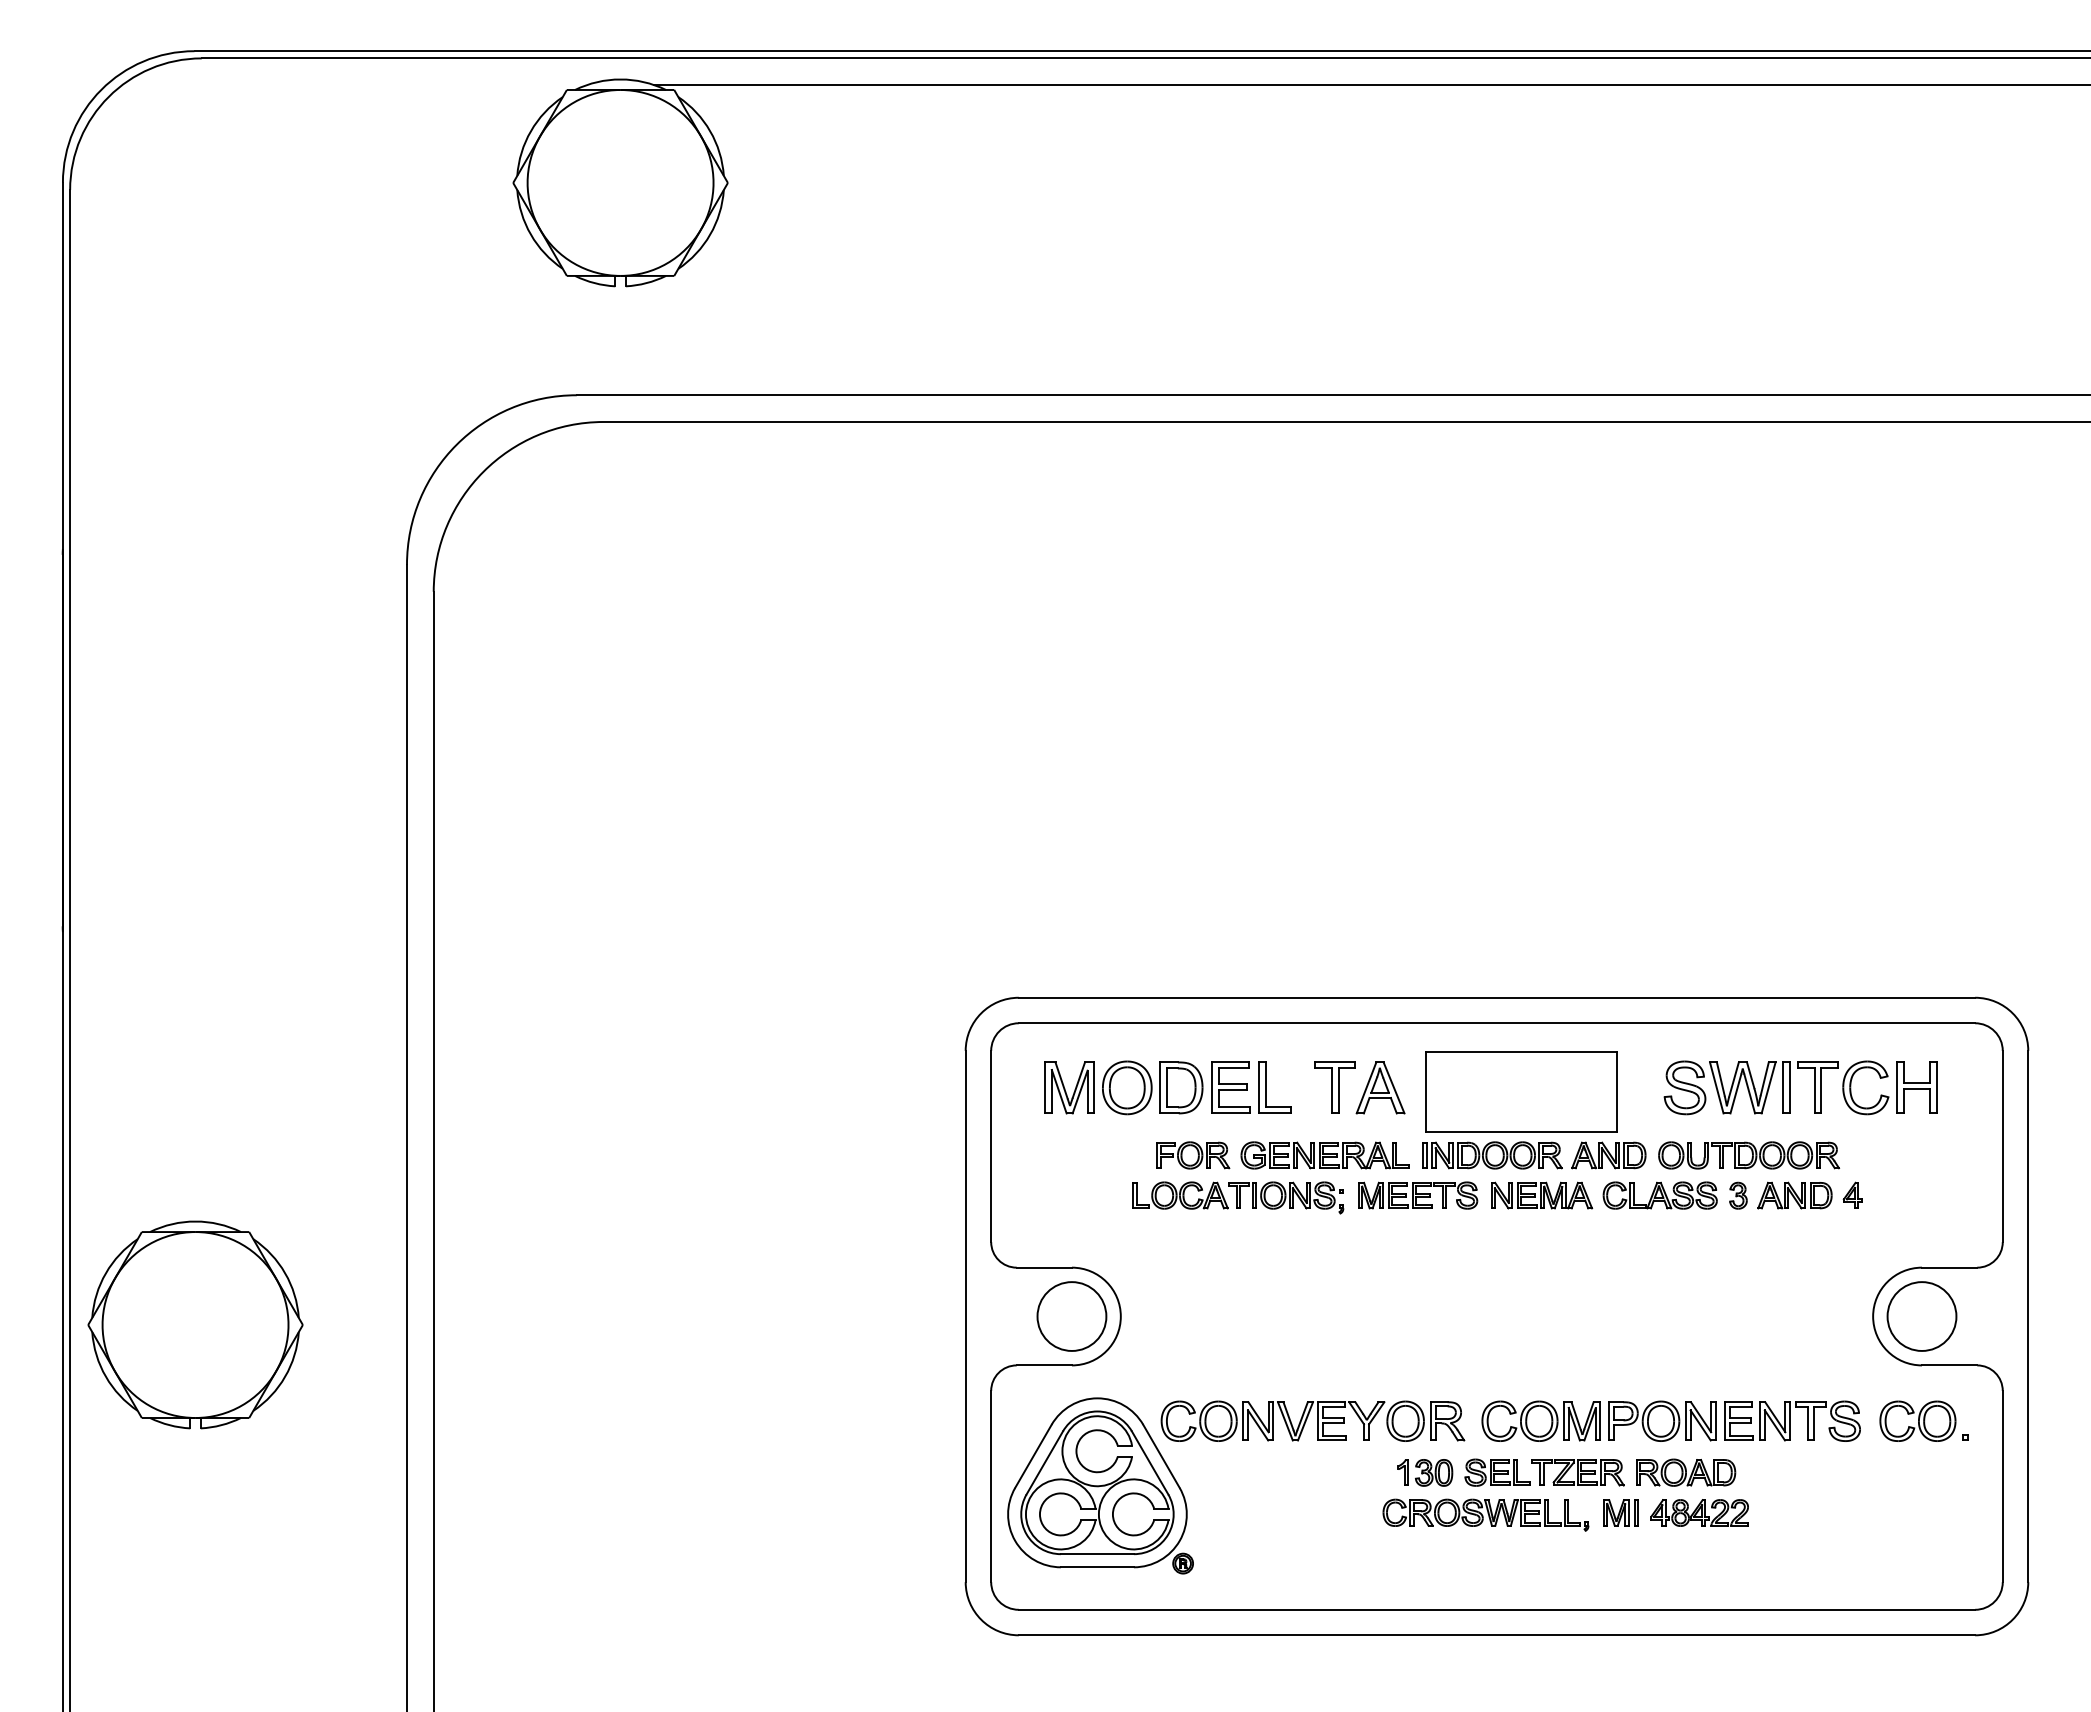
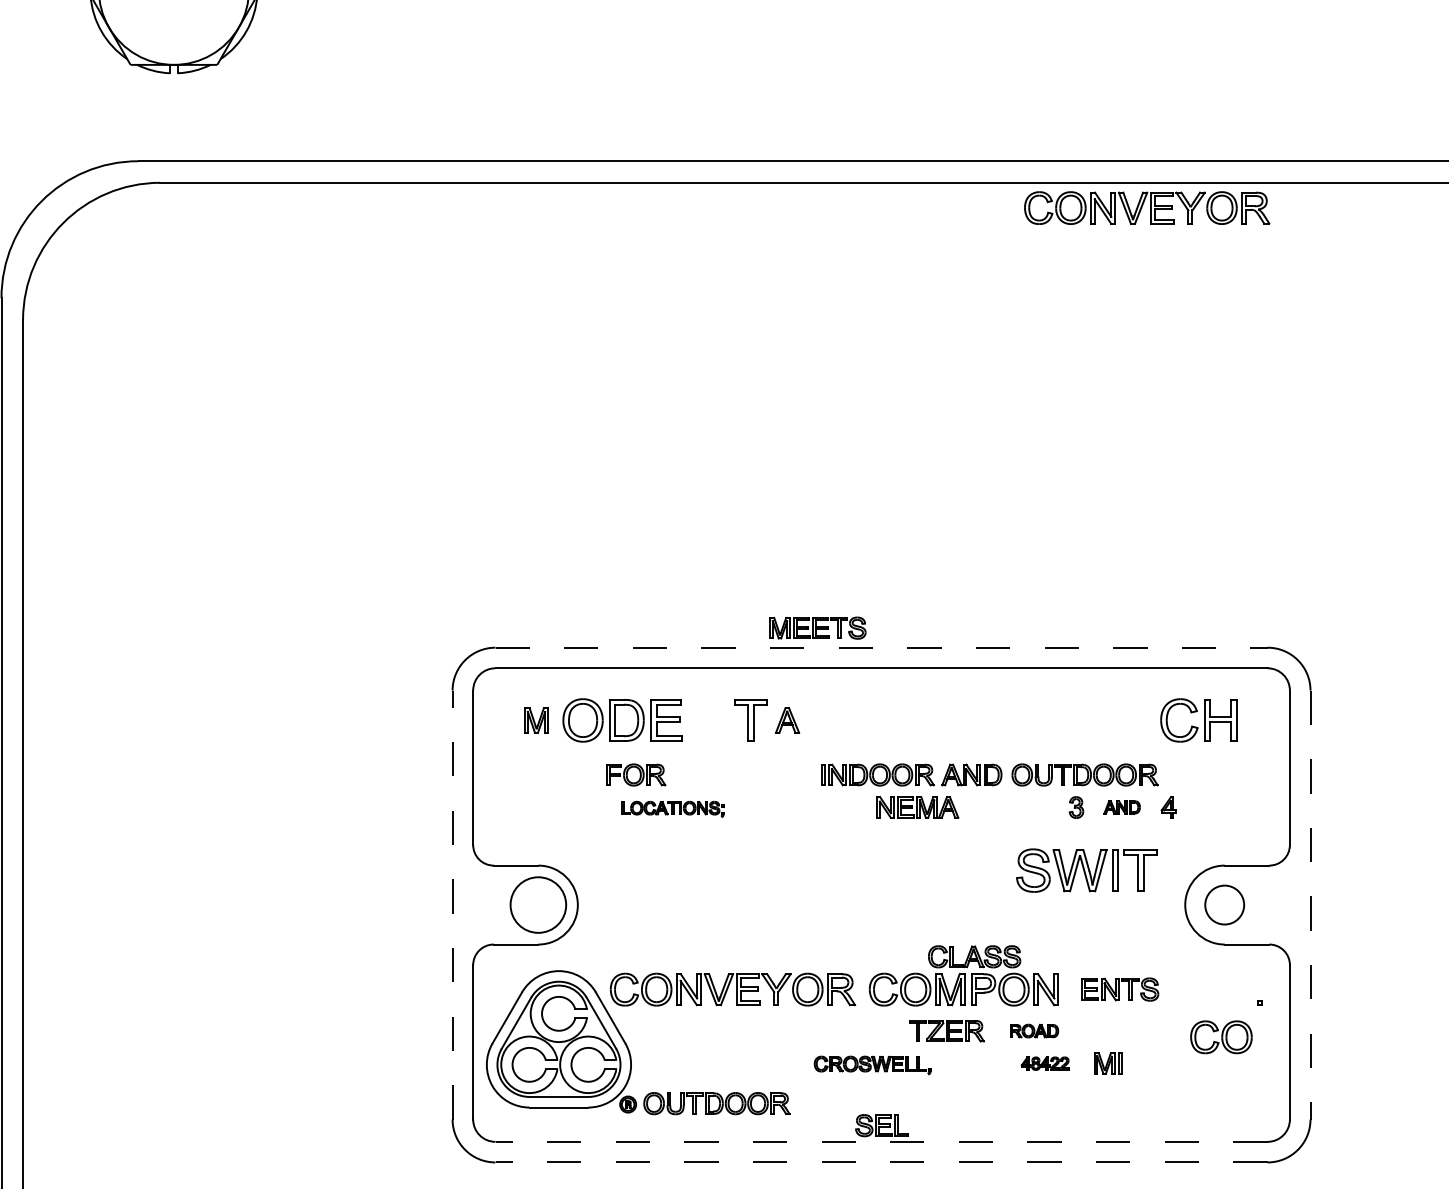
part: (1825, 452) -> (1146, 207), added
line: (1497, 997) -> (881, 647), solid -> dashed
part: (1069, 1087) -> (536, 720), size x0.6
part: (1266, 1087) -> (695, 720), removed
part: (1380, 1087) -> (787, 720), size x0.6
part: (1750, 1087) -> (1086, 870), moved
part: (1521, 1091) -> (901, 723), removed
part: (1324, 1155) -> (742, 775), removed
part: (1418, 1195) -> (818, 628), moved
part: (1659, 1195) -> (974, 956), moved
part: (1794, 1195) -> (1121, 807), size x0.6
part: (1238, 1197) -> (672, 808), size x0.6
line: (965, 1316) -> (452, 905), solid -> dashed
circle: (1921, 1316) -> (1224, 905), size x0.7
line: (2028, 1316) -> (1310, 905), solid -> dashed
part: (1792, 1420) -> (1120, 989), size x0.7
part: (1917, 1420) -> (1221, 1036), moved
part: (1425, 1472) -> (823, 1030), removed
part: (1497, 1472) -> (881, 1125), moved
part: (1686, 1472) -> (1034, 1030), size x0.6
part: (1620, 1512) -> (1108, 1063), moved
part: (1699, 1512) -> (1045, 1063), size x0.6
part: (1485, 1514) -> (872, 1064), size x0.7
part: (1293, 1562) -> (717, 1103), added
line: (1496, 1609) -> (881, 1141), solid -> dashed
line: (1496, 1635) -> (881, 1162), solid -> dashed

